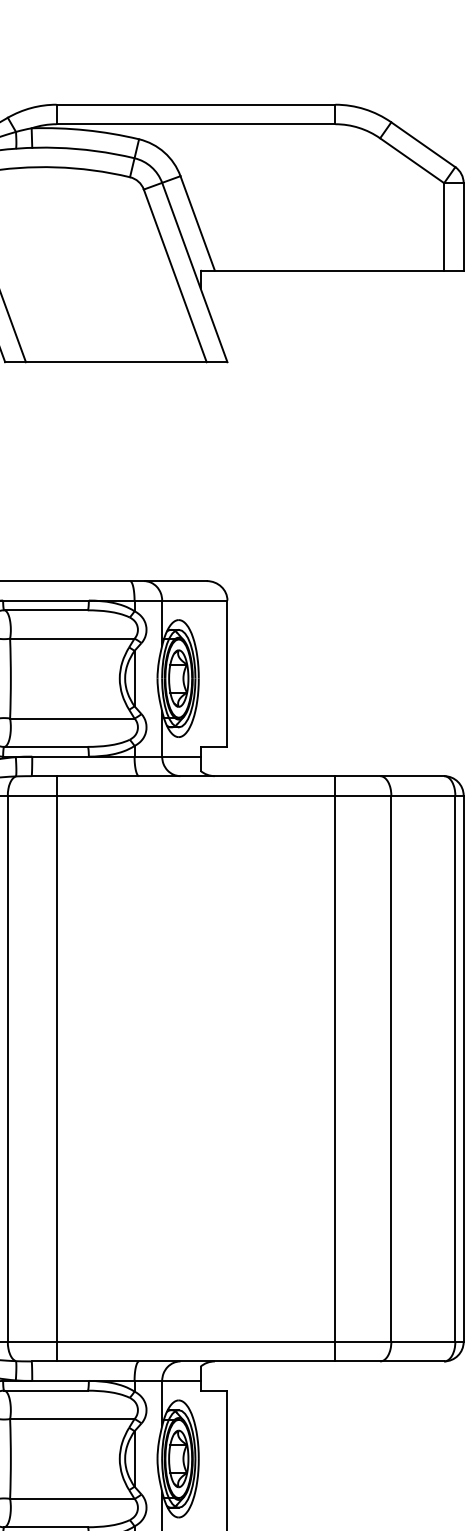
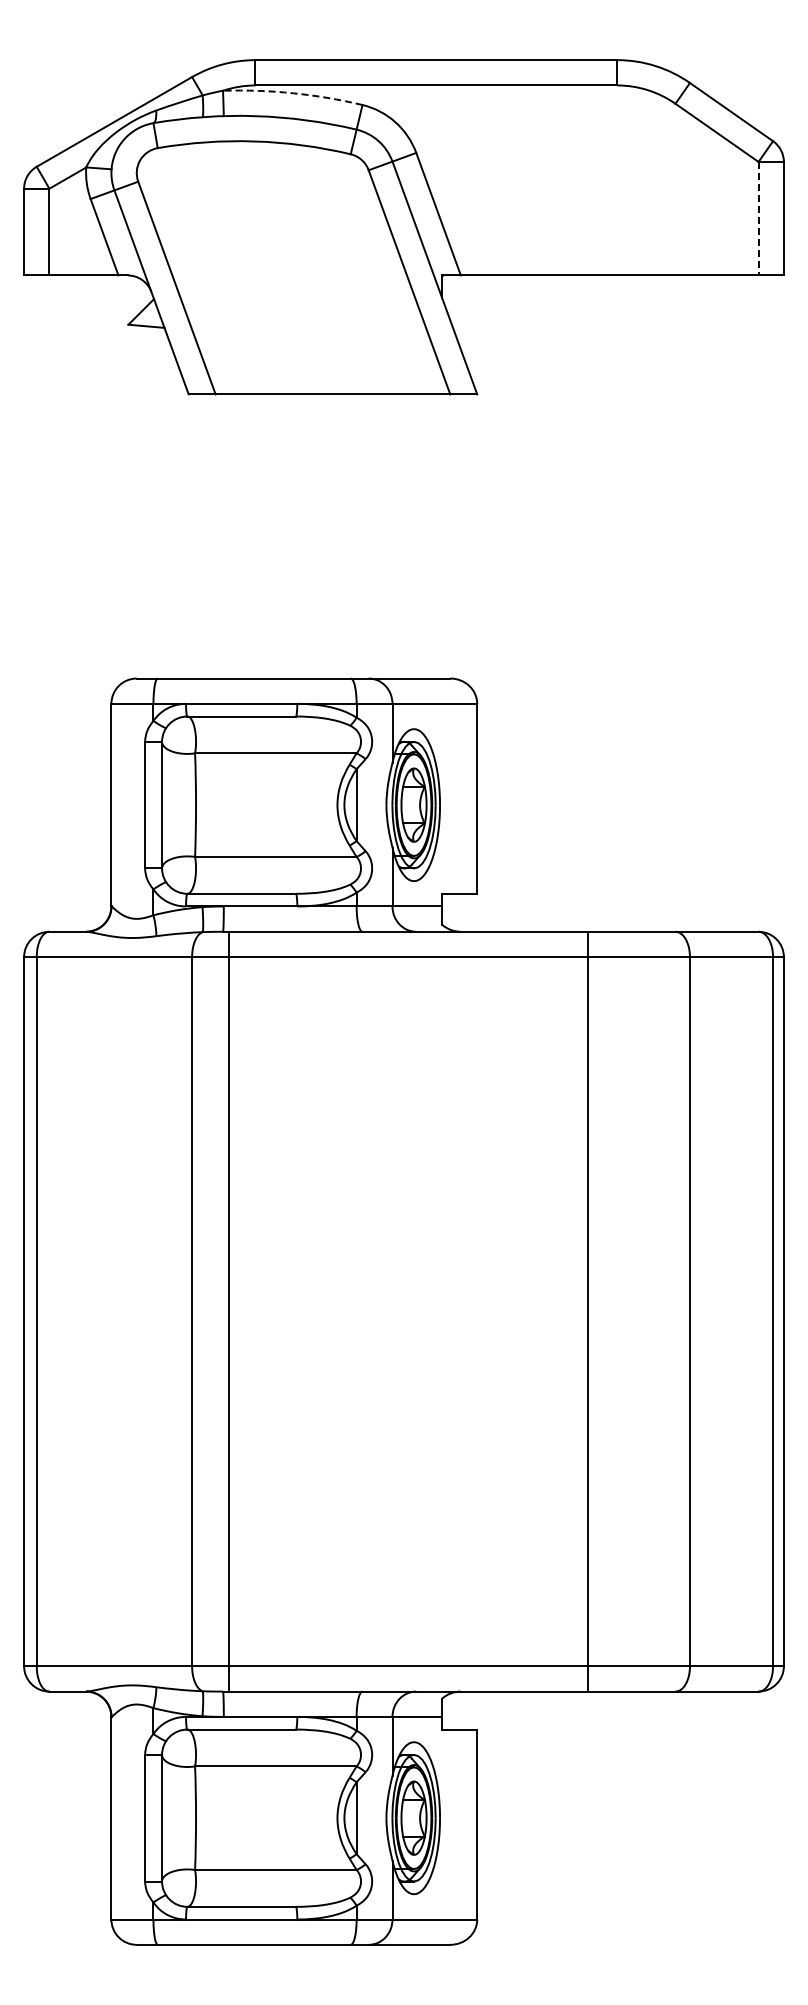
arc: (85, 130) -> (293, 93), solid -> dashed
line: (444, 226) -> (758, 218), solid -> dashed
line: (56, 1068) -> (229, 1311), moved
line: (335, 1068) -> (588, 1311), moved

